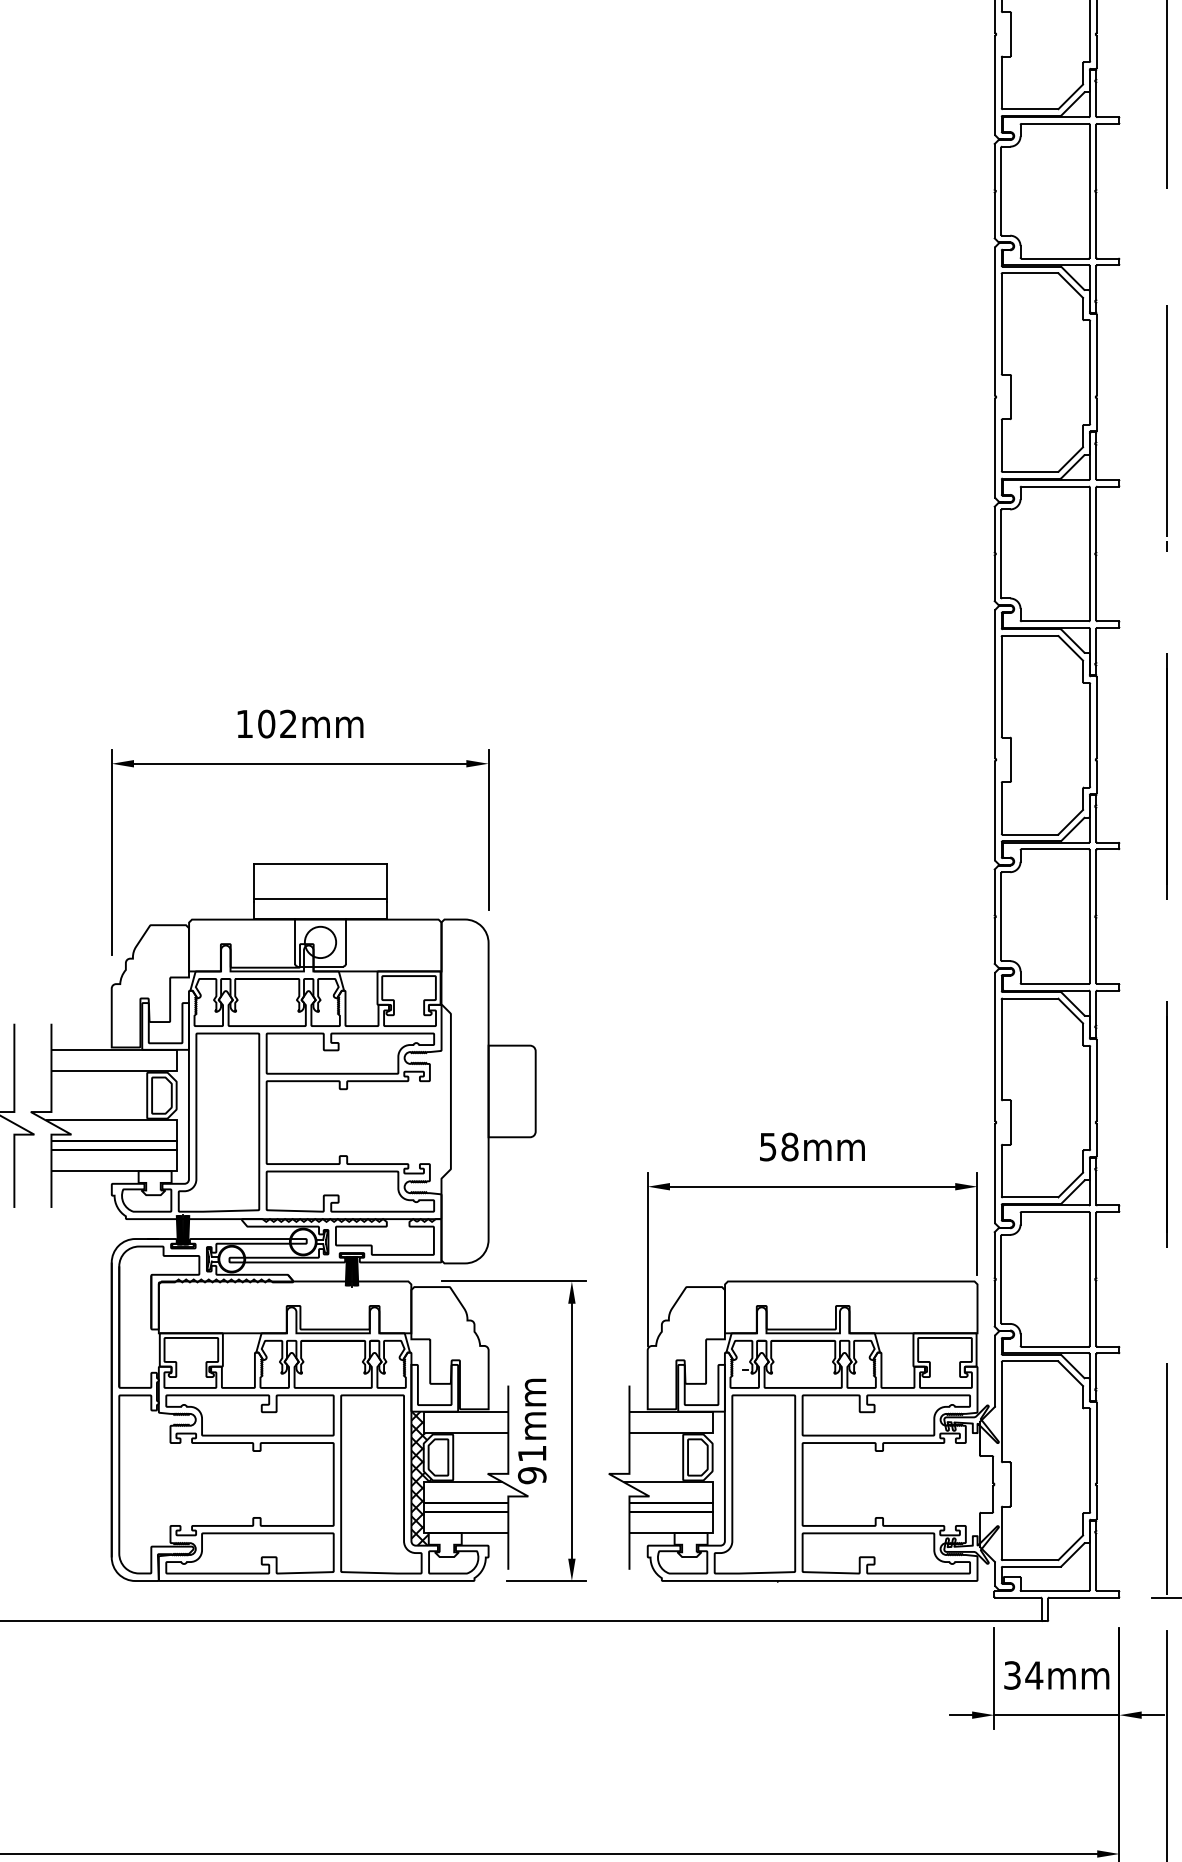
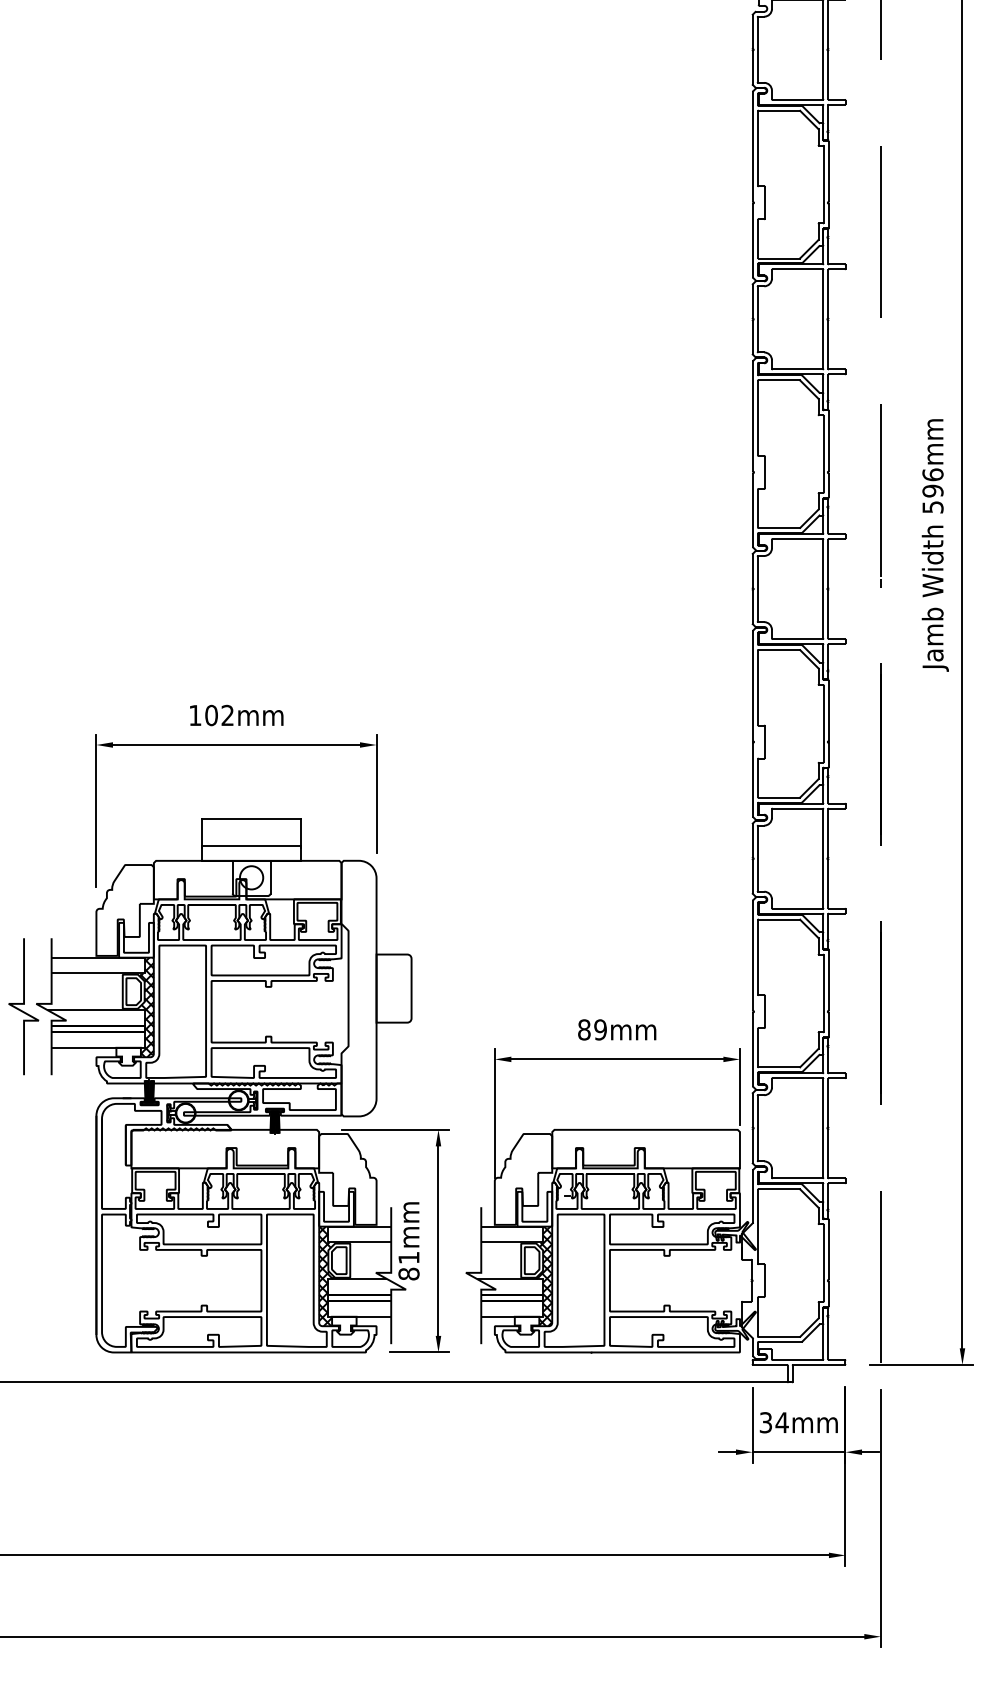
hatch: (179, 1116) -> (146, 1007), added
text: (779, 1146) -> (592, 1029), 58mm -> 89mm
text: (531, 1474) -> (408, 1273), 91mm -> 81mm
hatch: (714, 1478) -> (544, 1276), added

